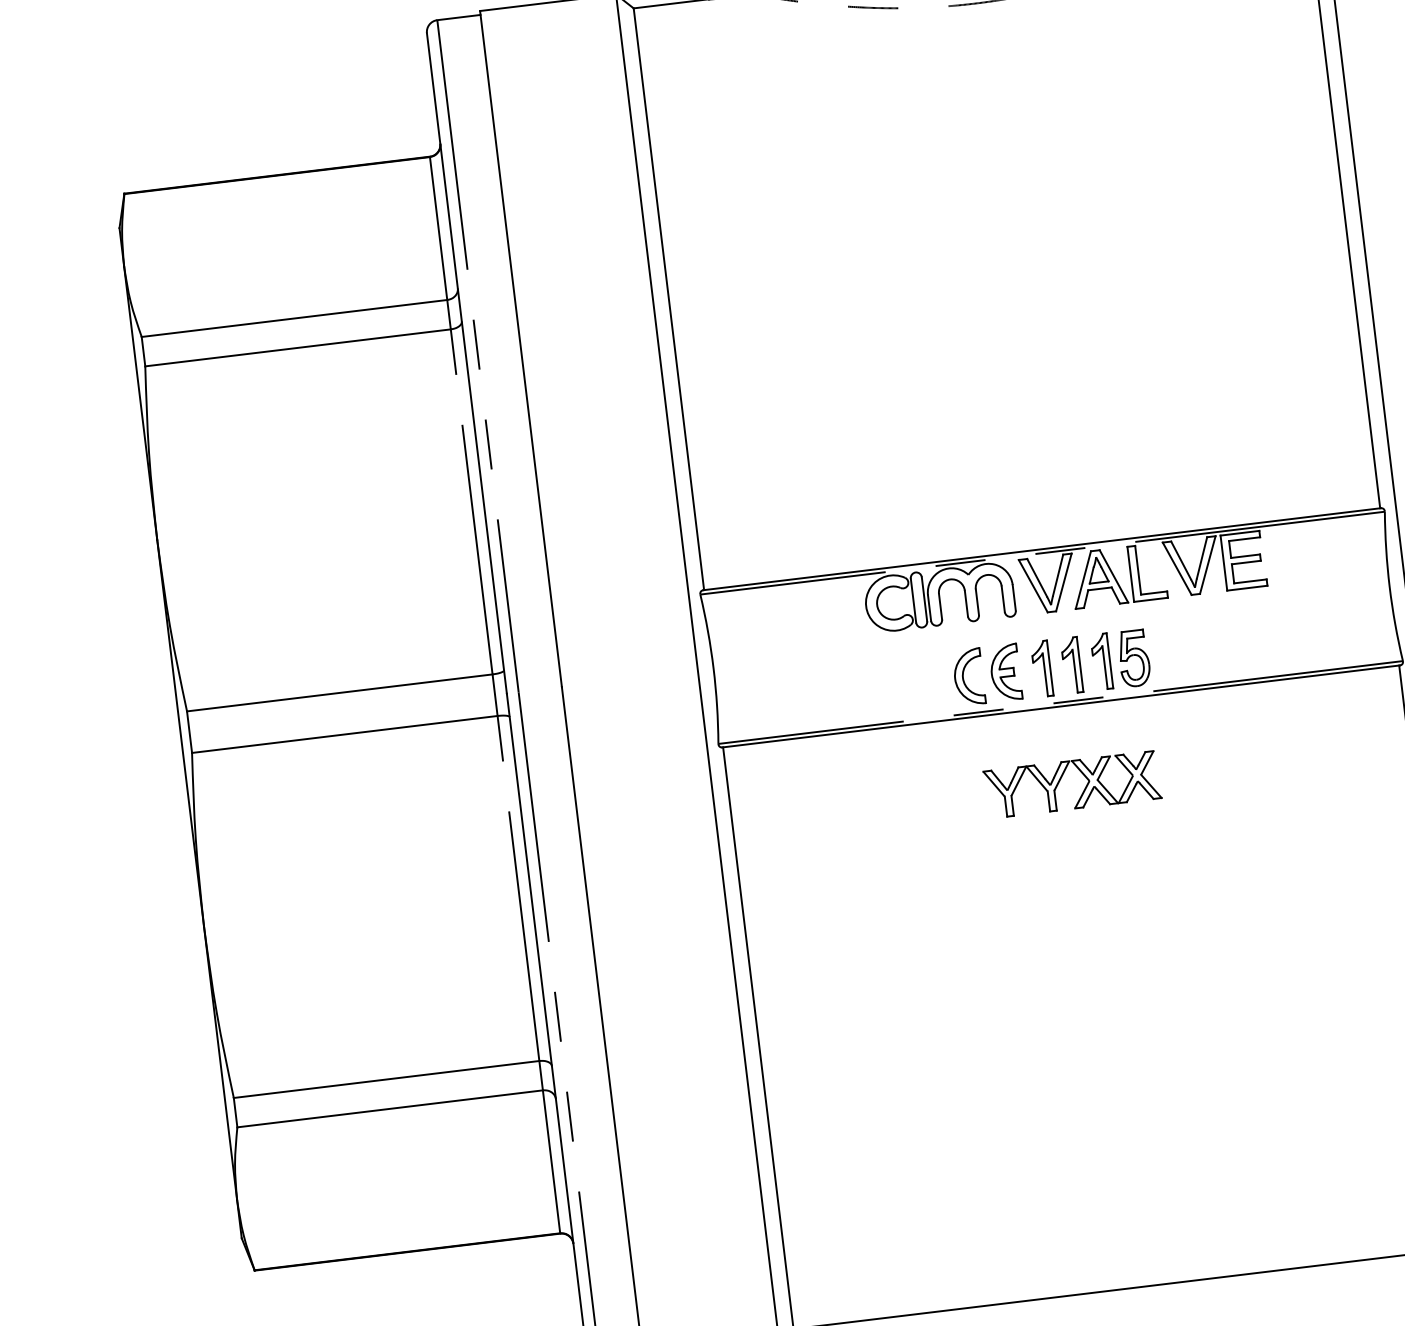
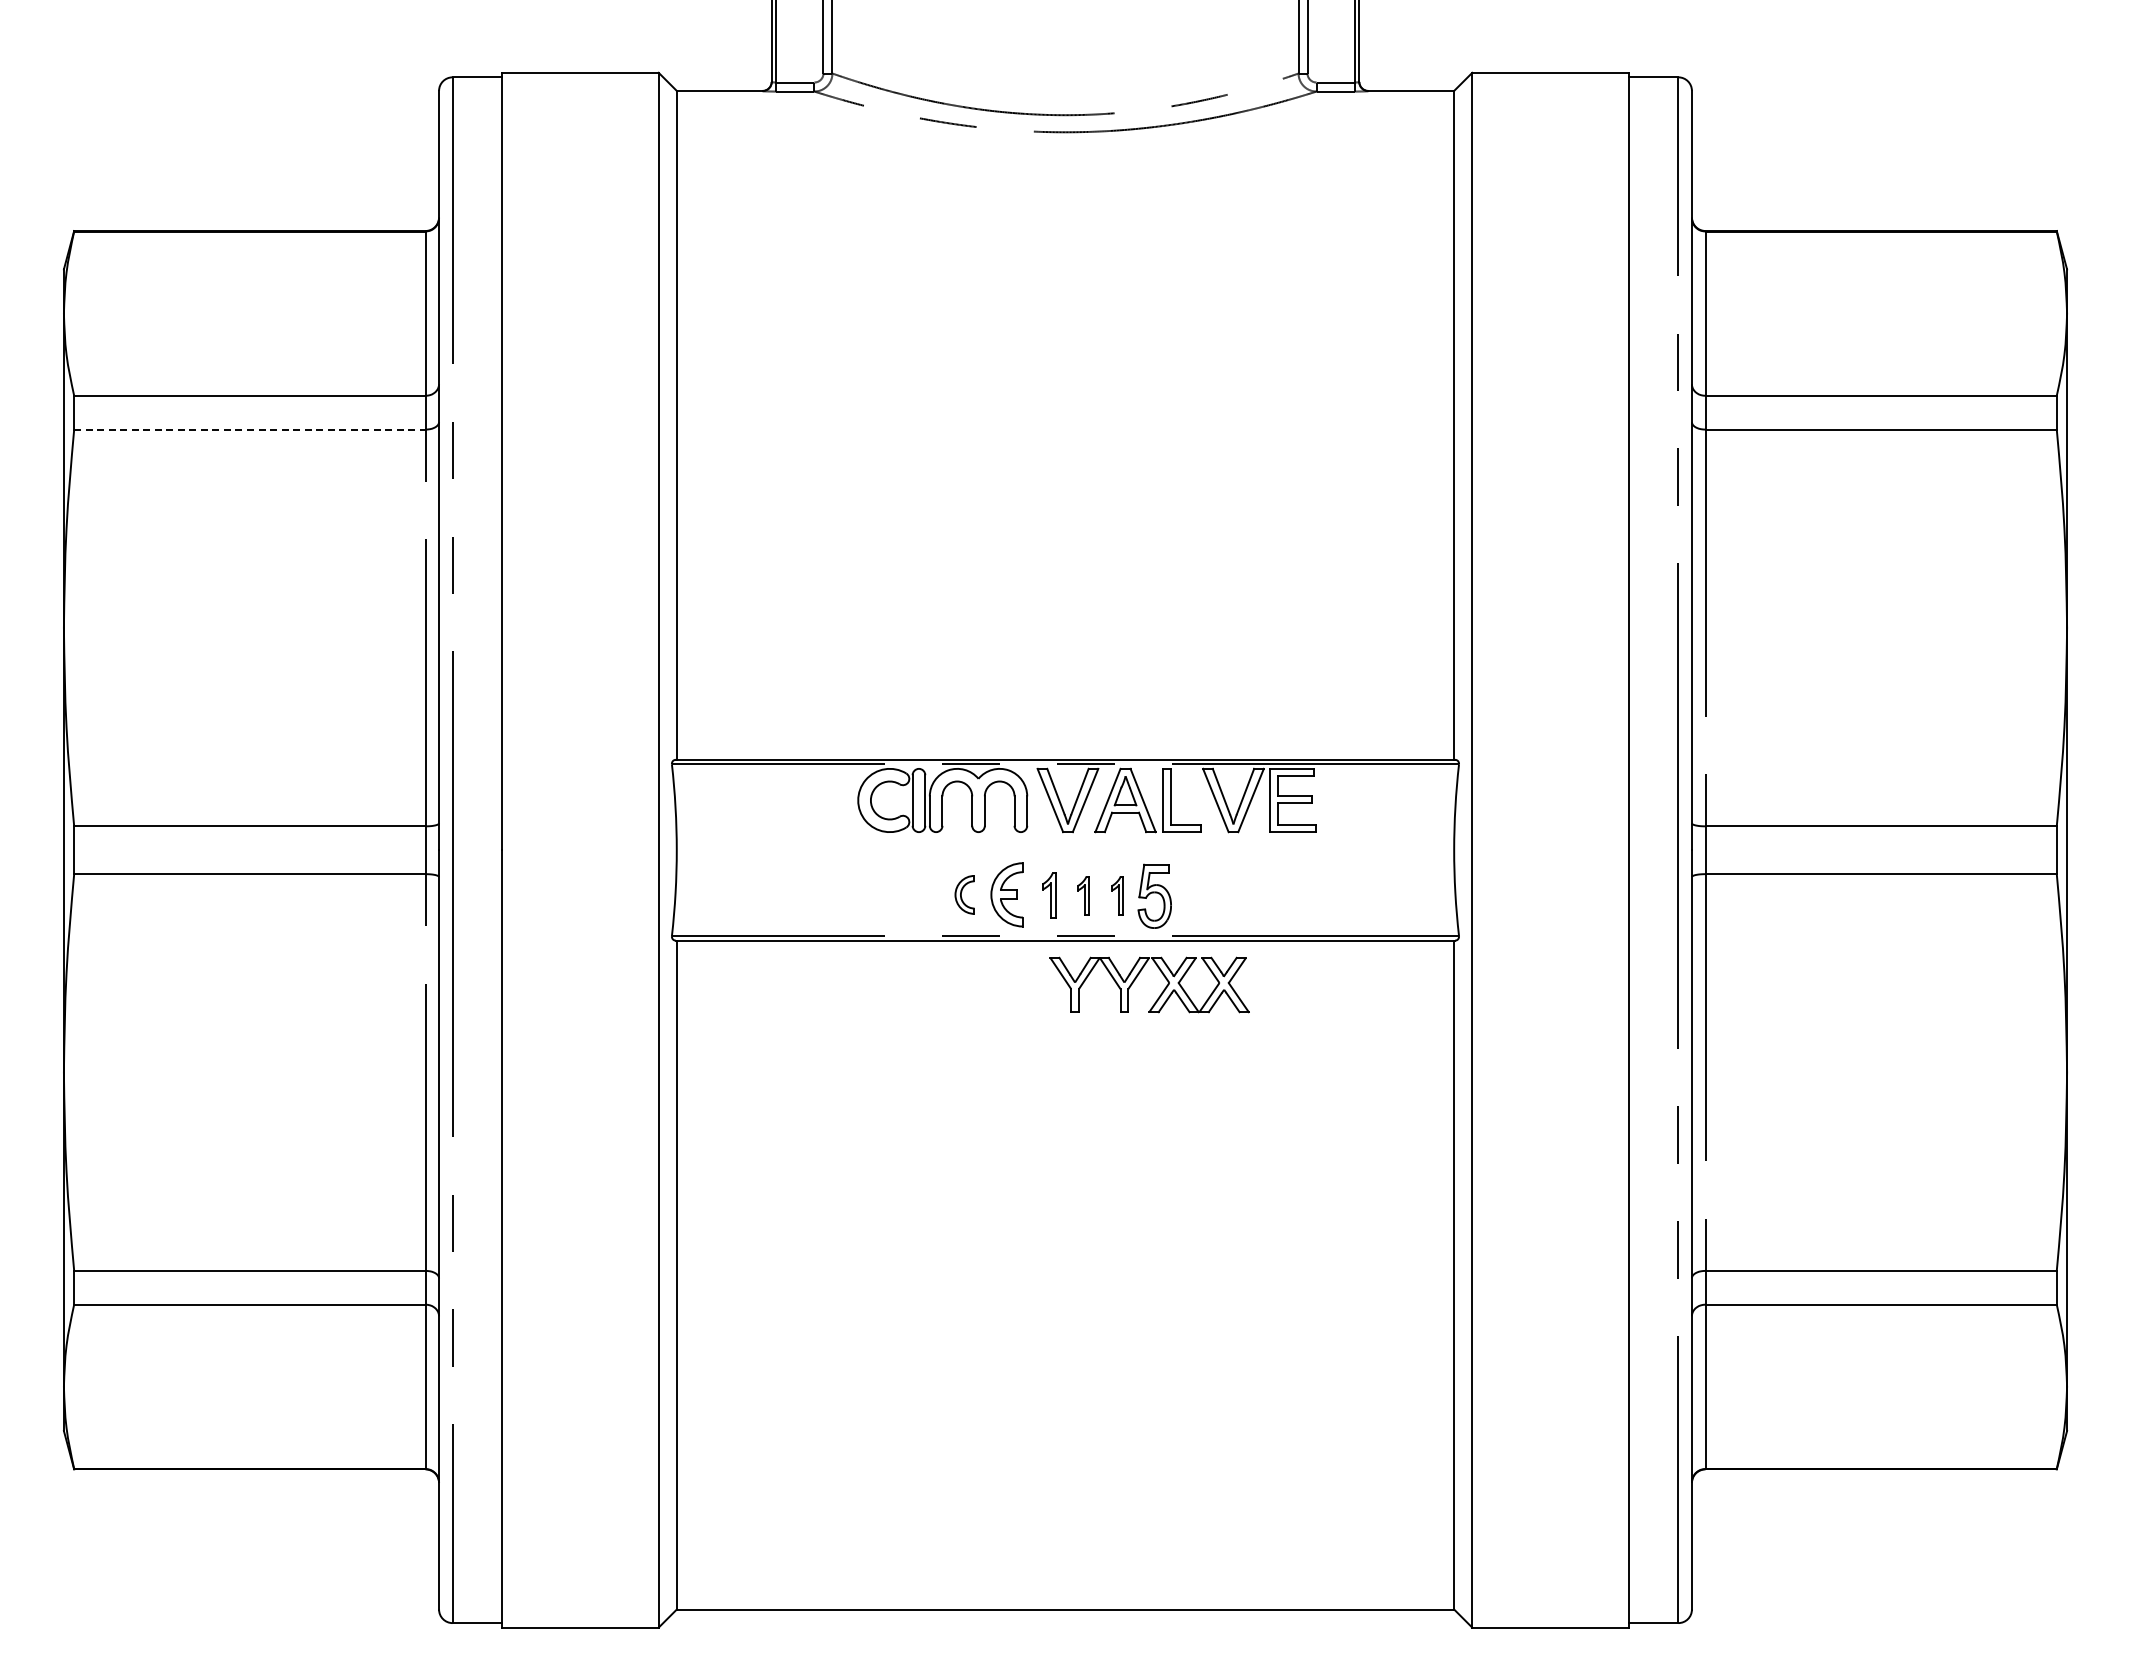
line: (297, 347) -> (249, 429), solid -> dashed
part: (1101, 661) -> (1117, 895), size x0.6
part: (1072, 665) -> (1083, 895), size x0.6
part: (1041, 668) -> (1048, 895), size x0.7
part: (968, 676) -> (964, 894), size x0.6
part: (1061, 779) -> (1137, 977), moved

